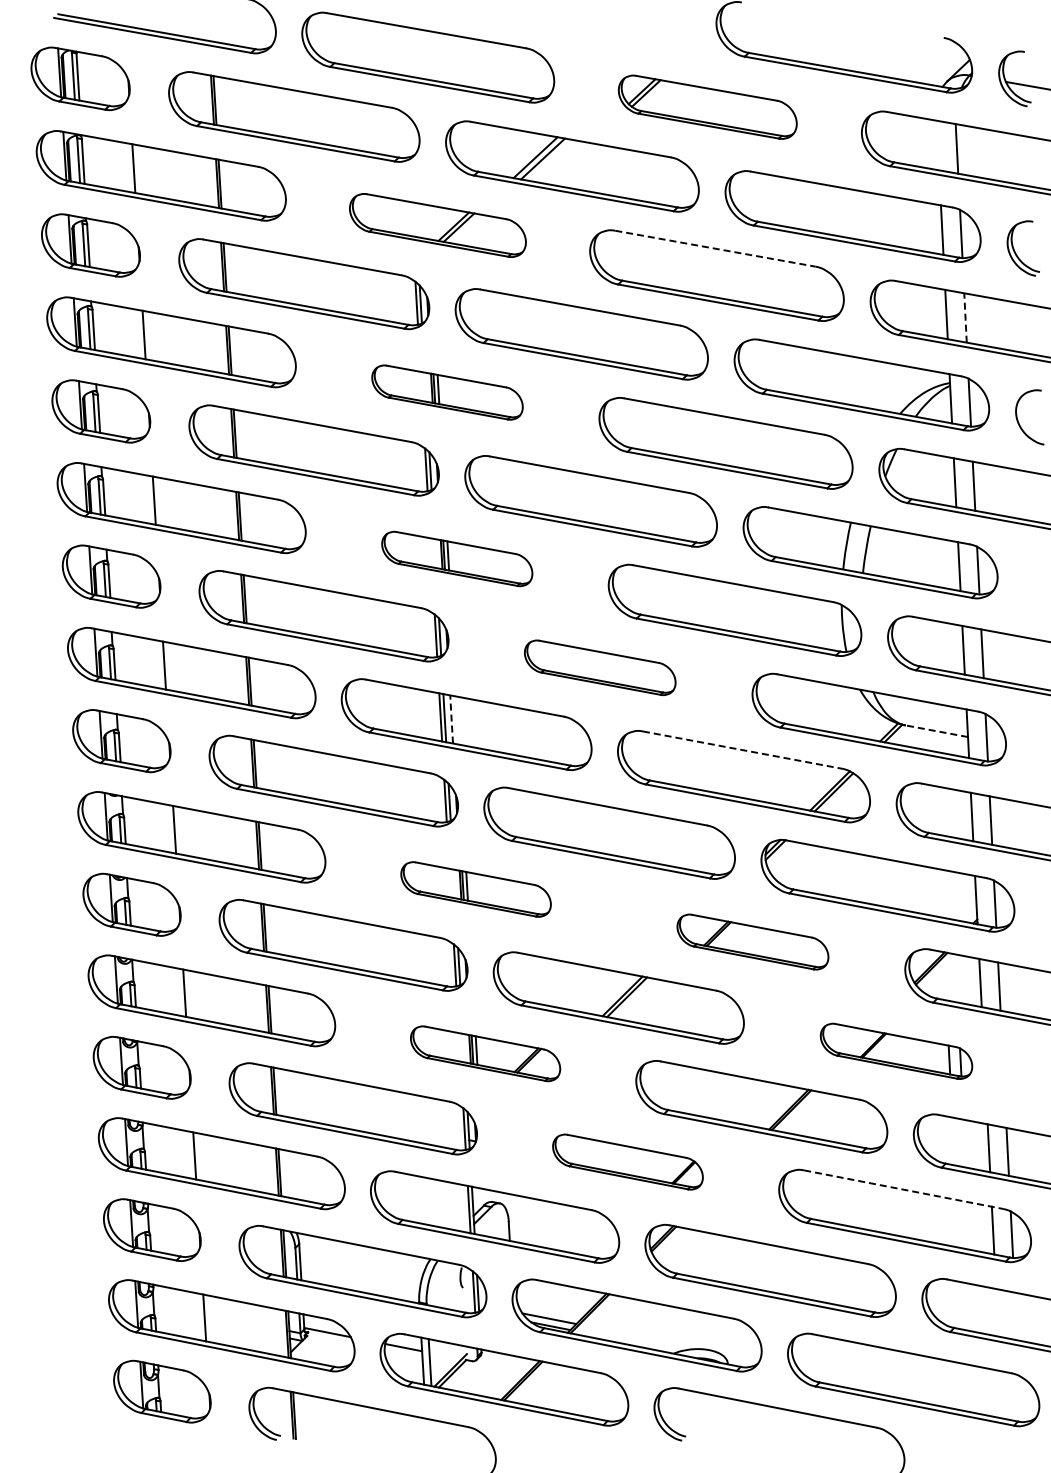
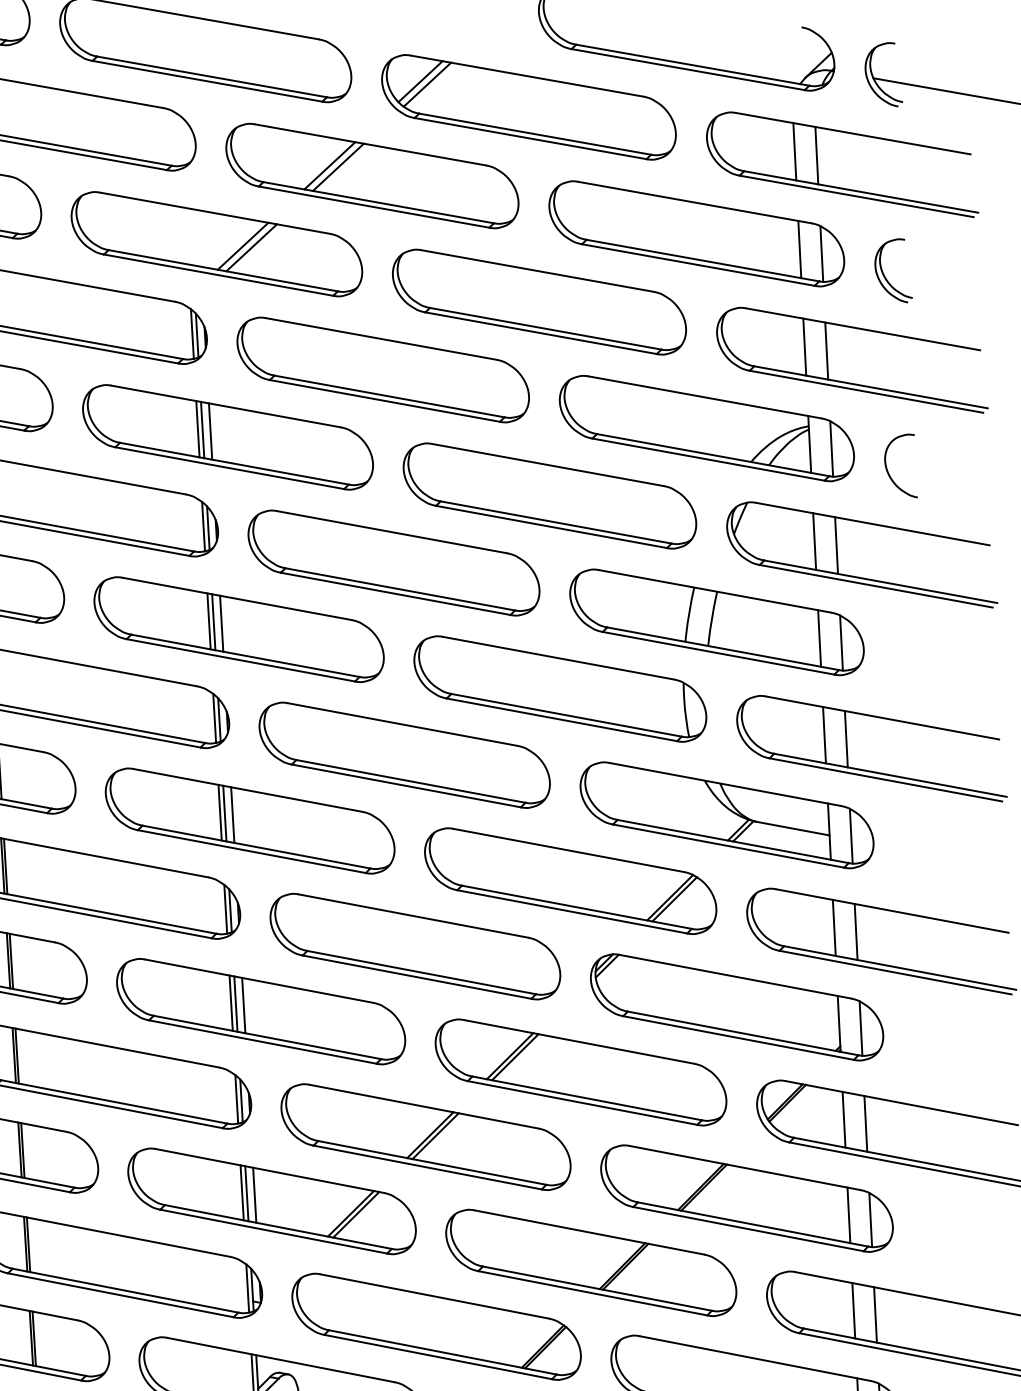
part: (707, 107) -> (528, 107), size x1.43
line: (937, 145) -> (794, 151), added
part: (437, 225) -> (216, 244), size x1.43
line: (715, 248) -> (537, 270), dashed -> solid
line: (965, 317) -> (826, 350), dashed -> solid
part: (447, 392) -> (227, 437), size x1.67
part: (457, 558) -> (239, 629), size x1.67
part: (599, 667) -> (403, 755), size x1.67
line: (451, 718) -> (232, 813), dashed -> solid
line: (936, 731) -> (793, 829), dashed -> solid
line: (742, 750) -> (568, 850), dashed -> solid
part: (475, 889) -> (260, 1011), size x1.67
part: (752, 941) -> (580, 1071), size x1.67
part: (896, 1051) -> (746, 1198), size x1.67
part: (485, 1053) -> (271, 1201), size x1.67
part: (627, 1161) -> (436, 1326), size x1.67
line: (904, 1189) -> (756, 1358), dashed -> solid

